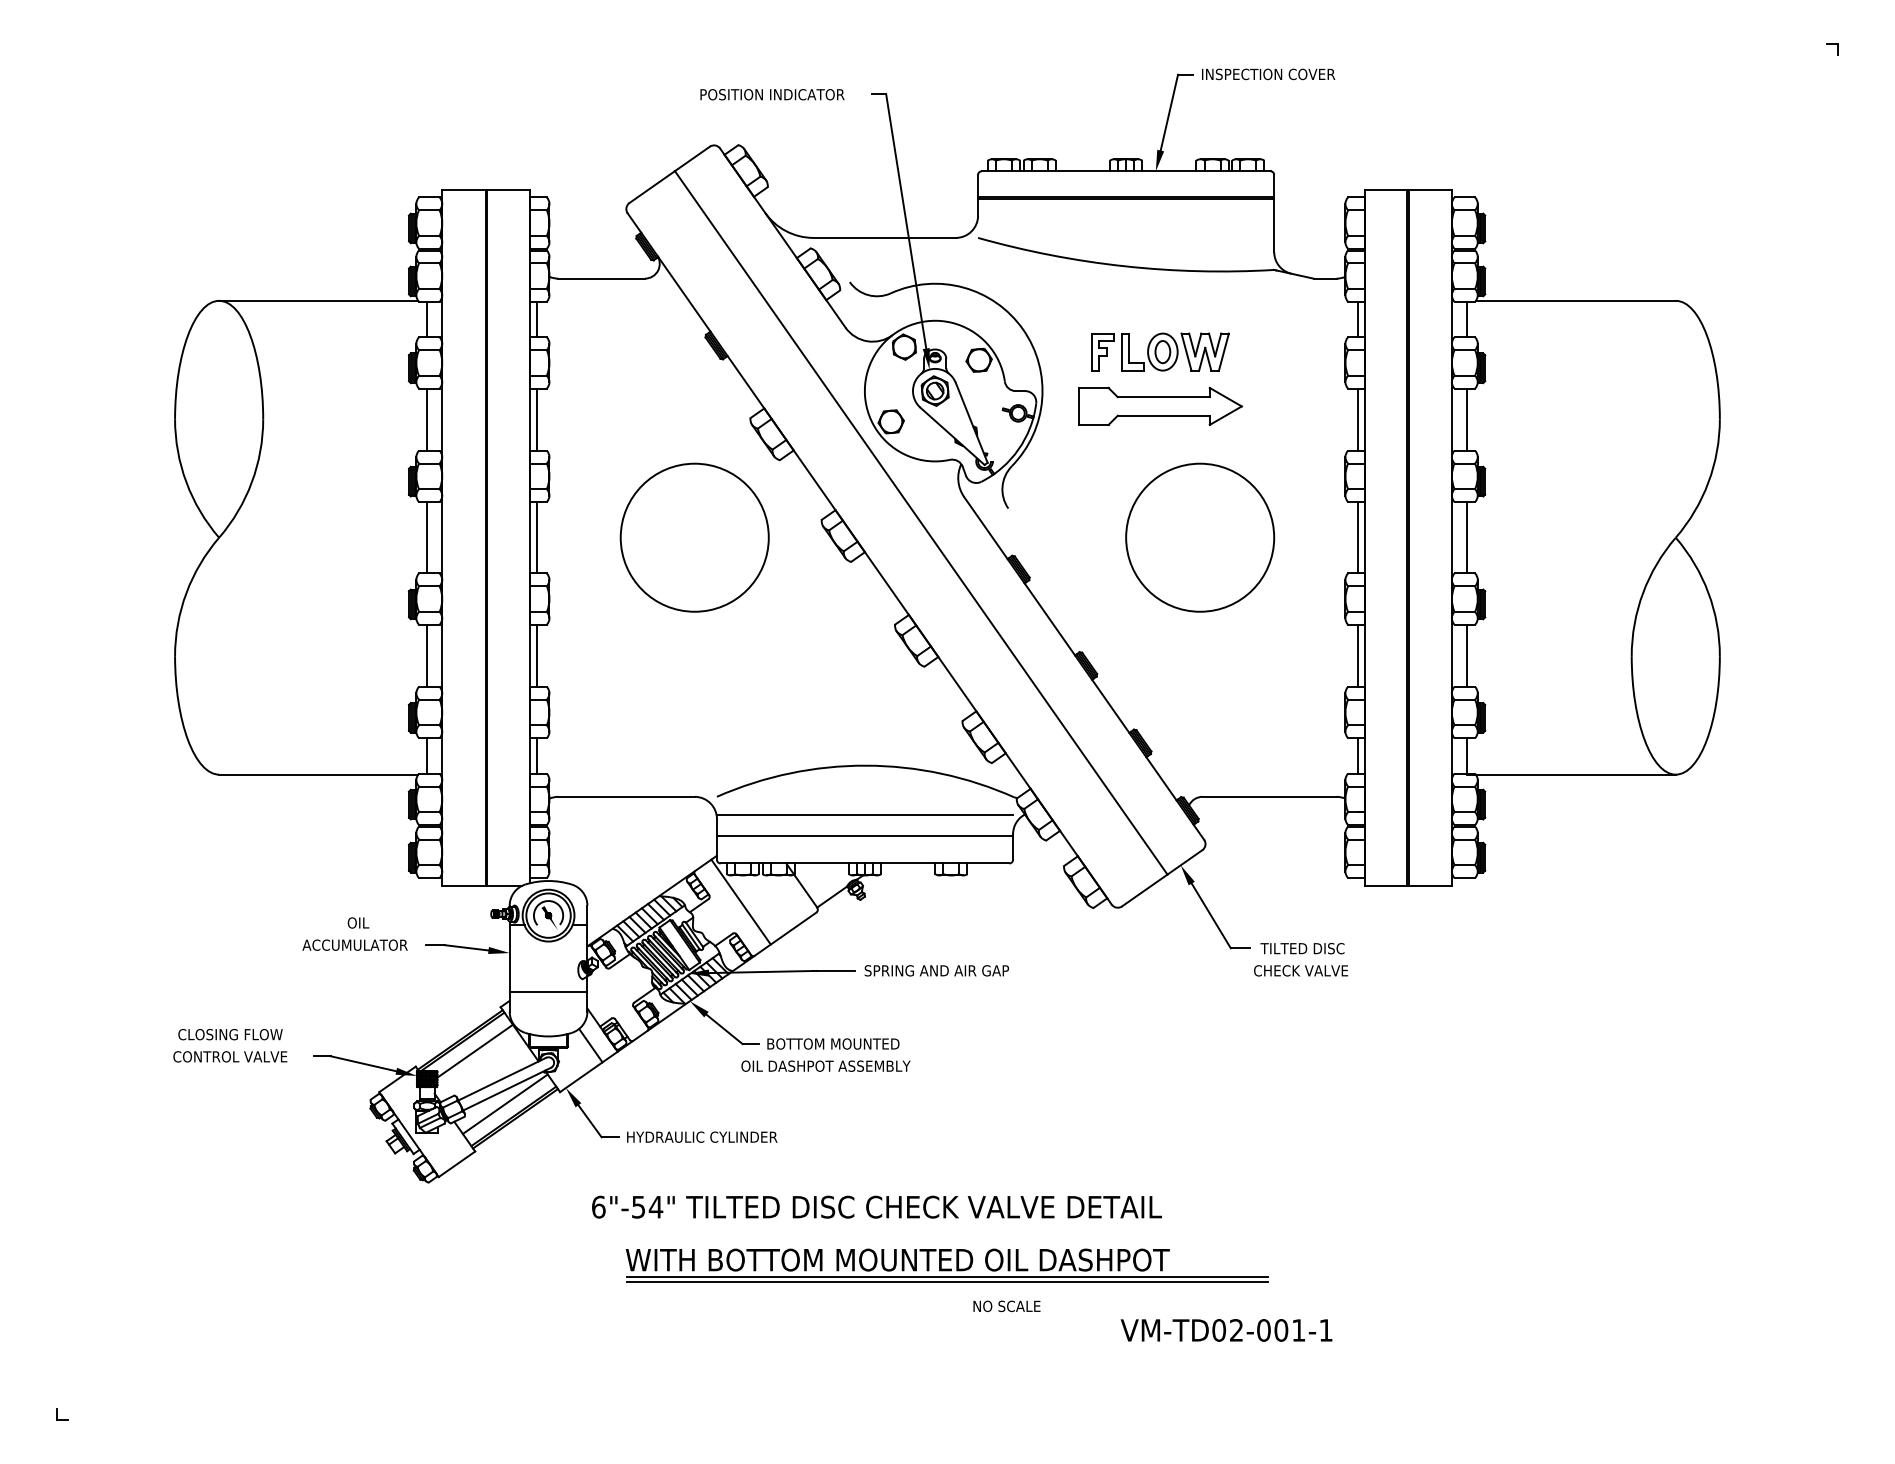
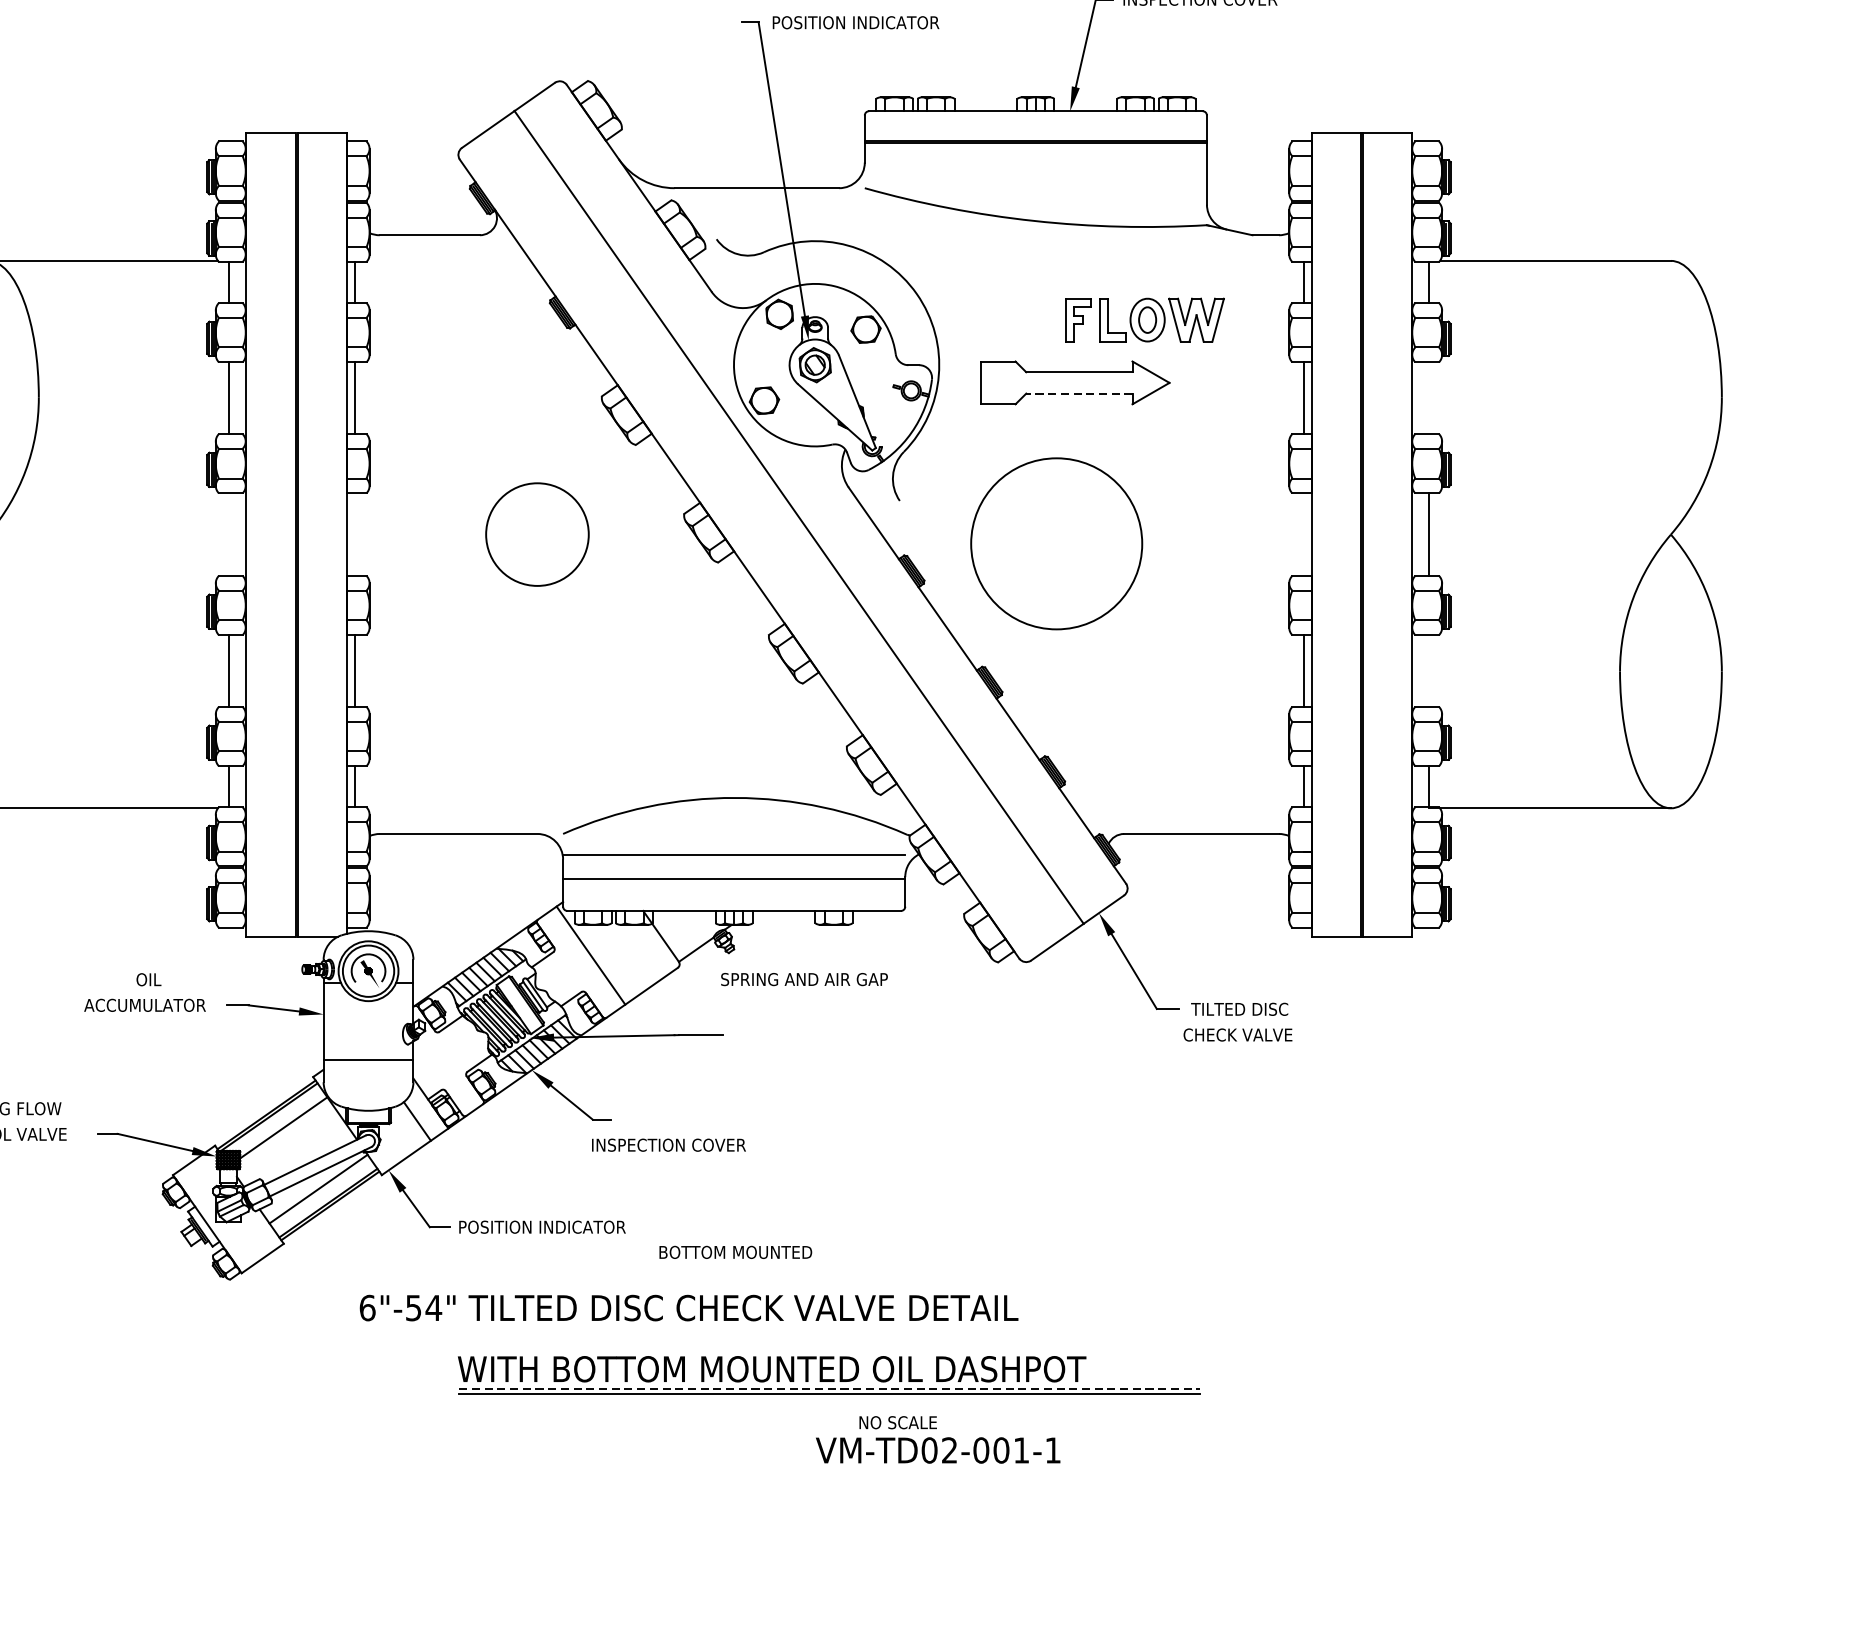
text: (772, 94) -> (856, 22), moved
part: (1160, 351) -> (1144, 319), moved
line: (1163, 415) -> (1079, 393), solid -> dashed
line: (1466, 419) -> (1429, 397), removed
line: (427, 537) -> (228, 534), removed
line: (536, 537) -> (354, 534), removed
circle: (694, 537) -> (537, 534), size x0.6
circle: (1200, 537) -> (1057, 543), moved
line: (1358, 537) -> (1304, 534), removed
line: (1466, 655) -> (1429, 670), removed
text: (936, 970) -> (804, 979), moved
text: (833, 1043) -> (735, 1251), moved
text: (825, 1065) -> (688, 1144), OIL DASHPOT ASSEMBLY -> INSPECTION COVER
text: (702, 1136) -> (546, 1226), HYDRAULIC CYLINDER -> POSITION INDICATOR
text: (876, 1206) -> (688, 1307), moved
line: (947, 1276) -> (829, 1388), solid -> dashed
text: (1226, 1330) -> (938, 1450), moved

